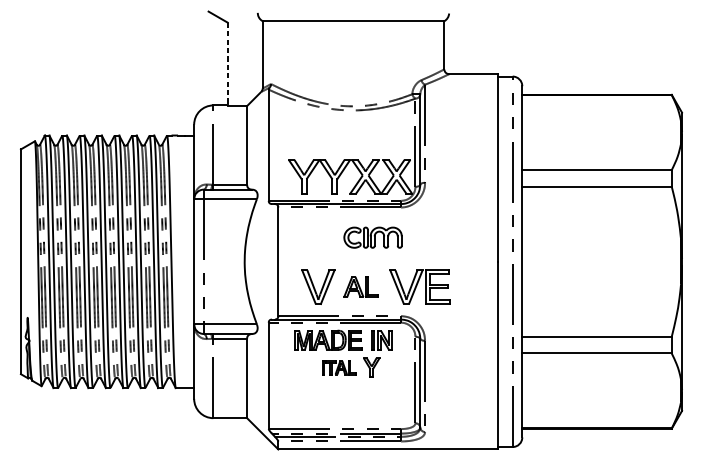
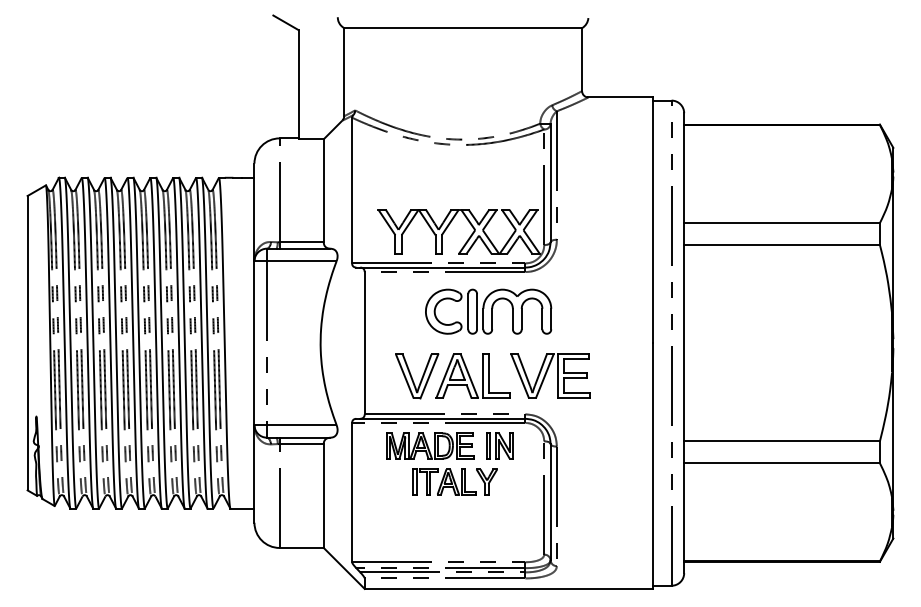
line: (227, 64) -> (298, 84), dashed -> solid
part: (372, 237) -> (488, 311), size x1.67
part: (360, 286) -> (472, 375), size x1.67
part: (339, 367) -> (444, 481), size x1.43

